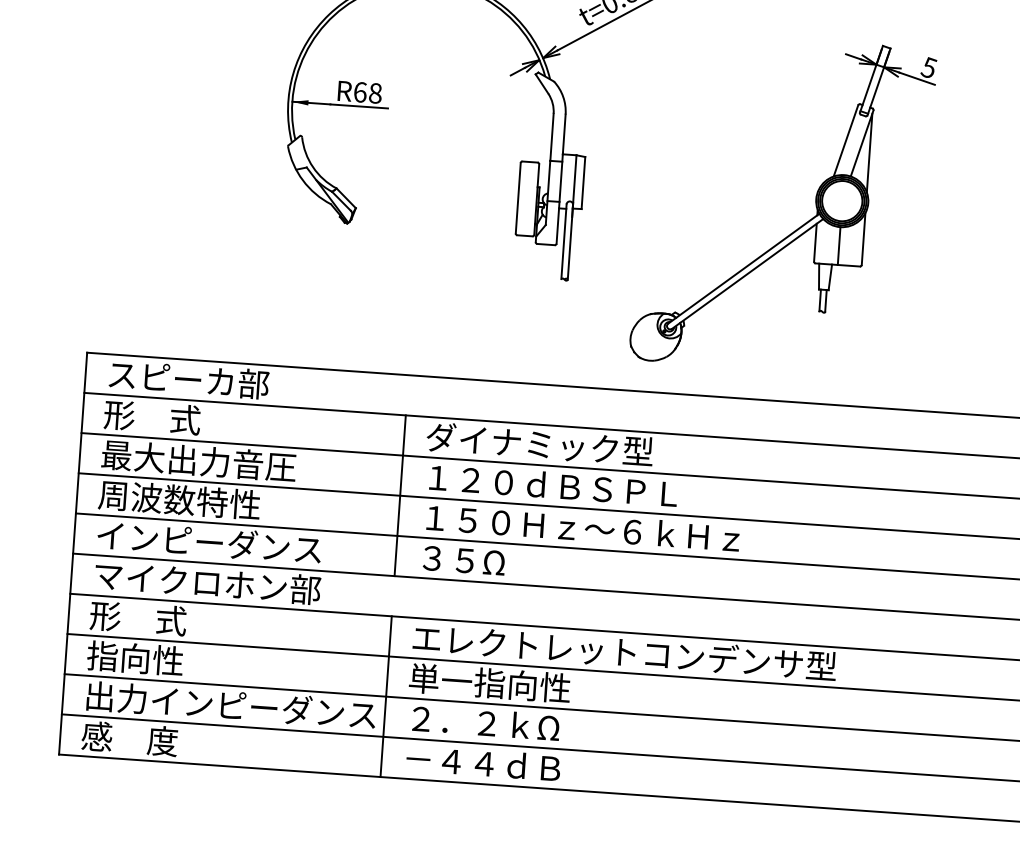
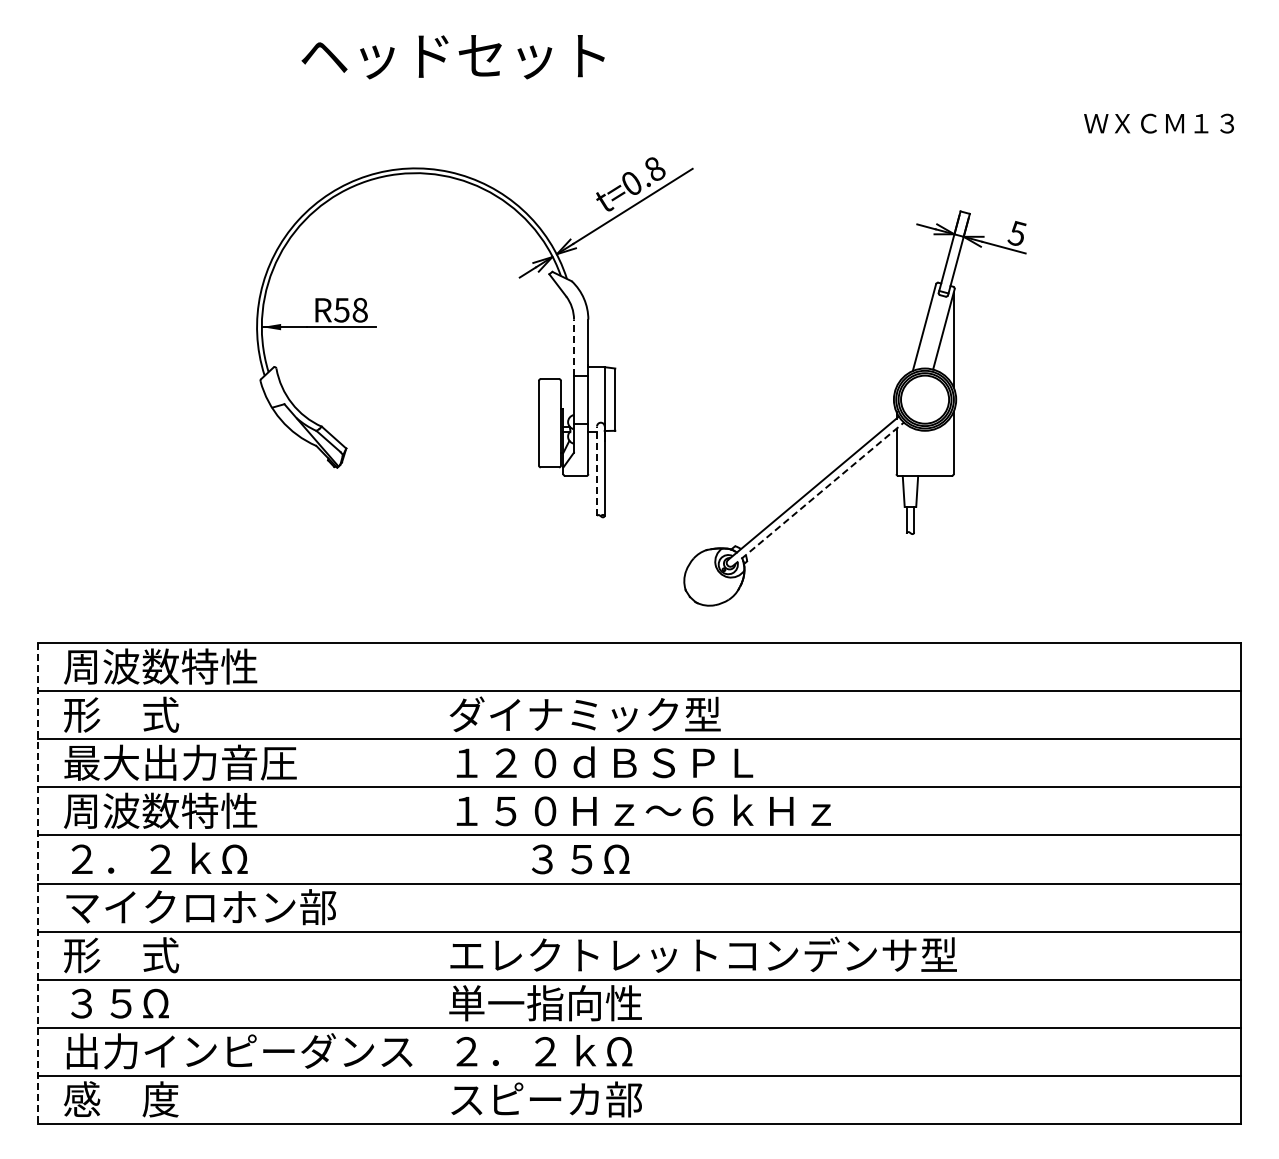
text: (359, 91) -> (341, 309), R68 -> R58
line: (552, 137) -> (574, 347), solid -> dashed
line: (564, 242) -> (597, 471), solid -> dashed
line: (839, 246) -> (925, 453), removed
line: (747, 274) -> (818, 494), solid -> dashed
text: (187, 379) -> (160, 666), スピーカ部 -> 周波数特性
line: (400, 495) -> (423, 787), removed
text: (209, 542) -> (199, 858), インピーダンス -> ２．２ｋΩ
line: (73, 554) -> (38, 884), solid -> dashed
text: (464, 560) -> (580, 859), moved
text: (134, 658) -> (120, 1003), 指向性 -> ３５Ω
line: (386, 696) -> (423, 1027), removed
text: (485, 763) -> (546, 1099), －４４ｄＢ -> スピーカ部

